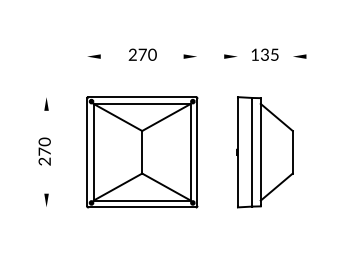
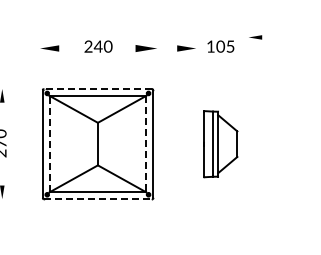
text: (142, 54) -> (98, 46), 270 -> 240
text: (264, 54) -> (220, 46), 135 -> 105
part: (93, 56) -> (49, 48), size x1.4
part: (189, 56) -> (145, 48), size x1.6
part: (230, 56) -> (186, 48), size x1.4
part: (299, 56) -> (255, 37), moved
line: (141, 97) -> (97, 89), solid -> dashed
line: (93, 152) -> (49, 144), solid -> dashed
line: (190, 152) -> (146, 144), solid -> dashed
part: (264, 152) -> (220, 144), size x0.6
line: (142, 207) -> (98, 199), solid -> dashed

